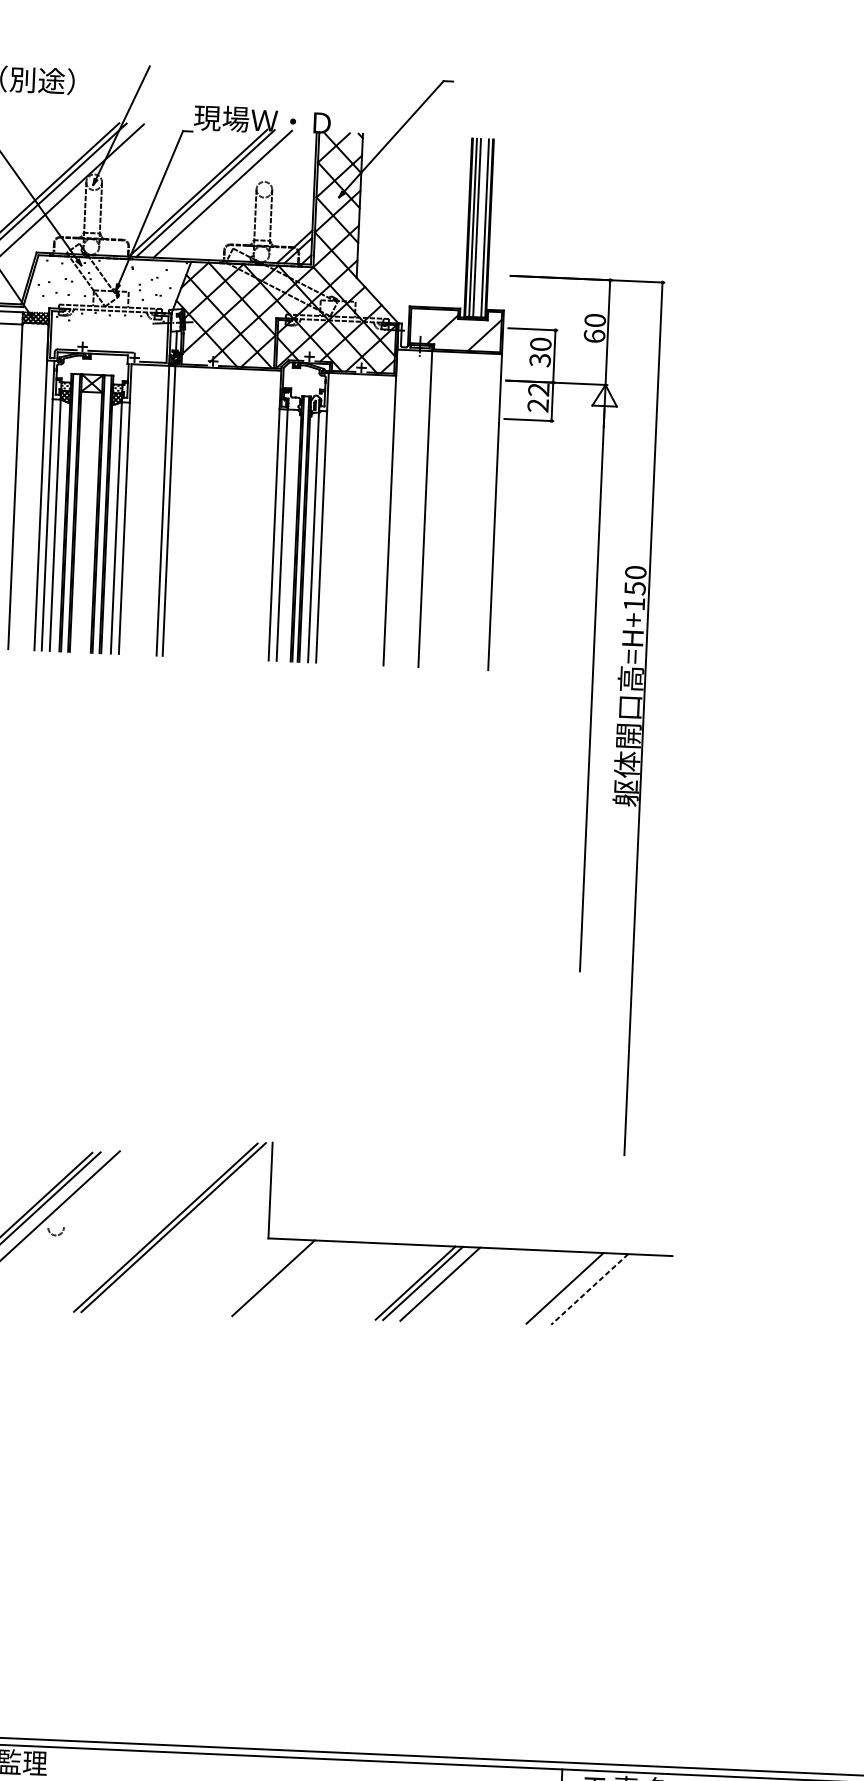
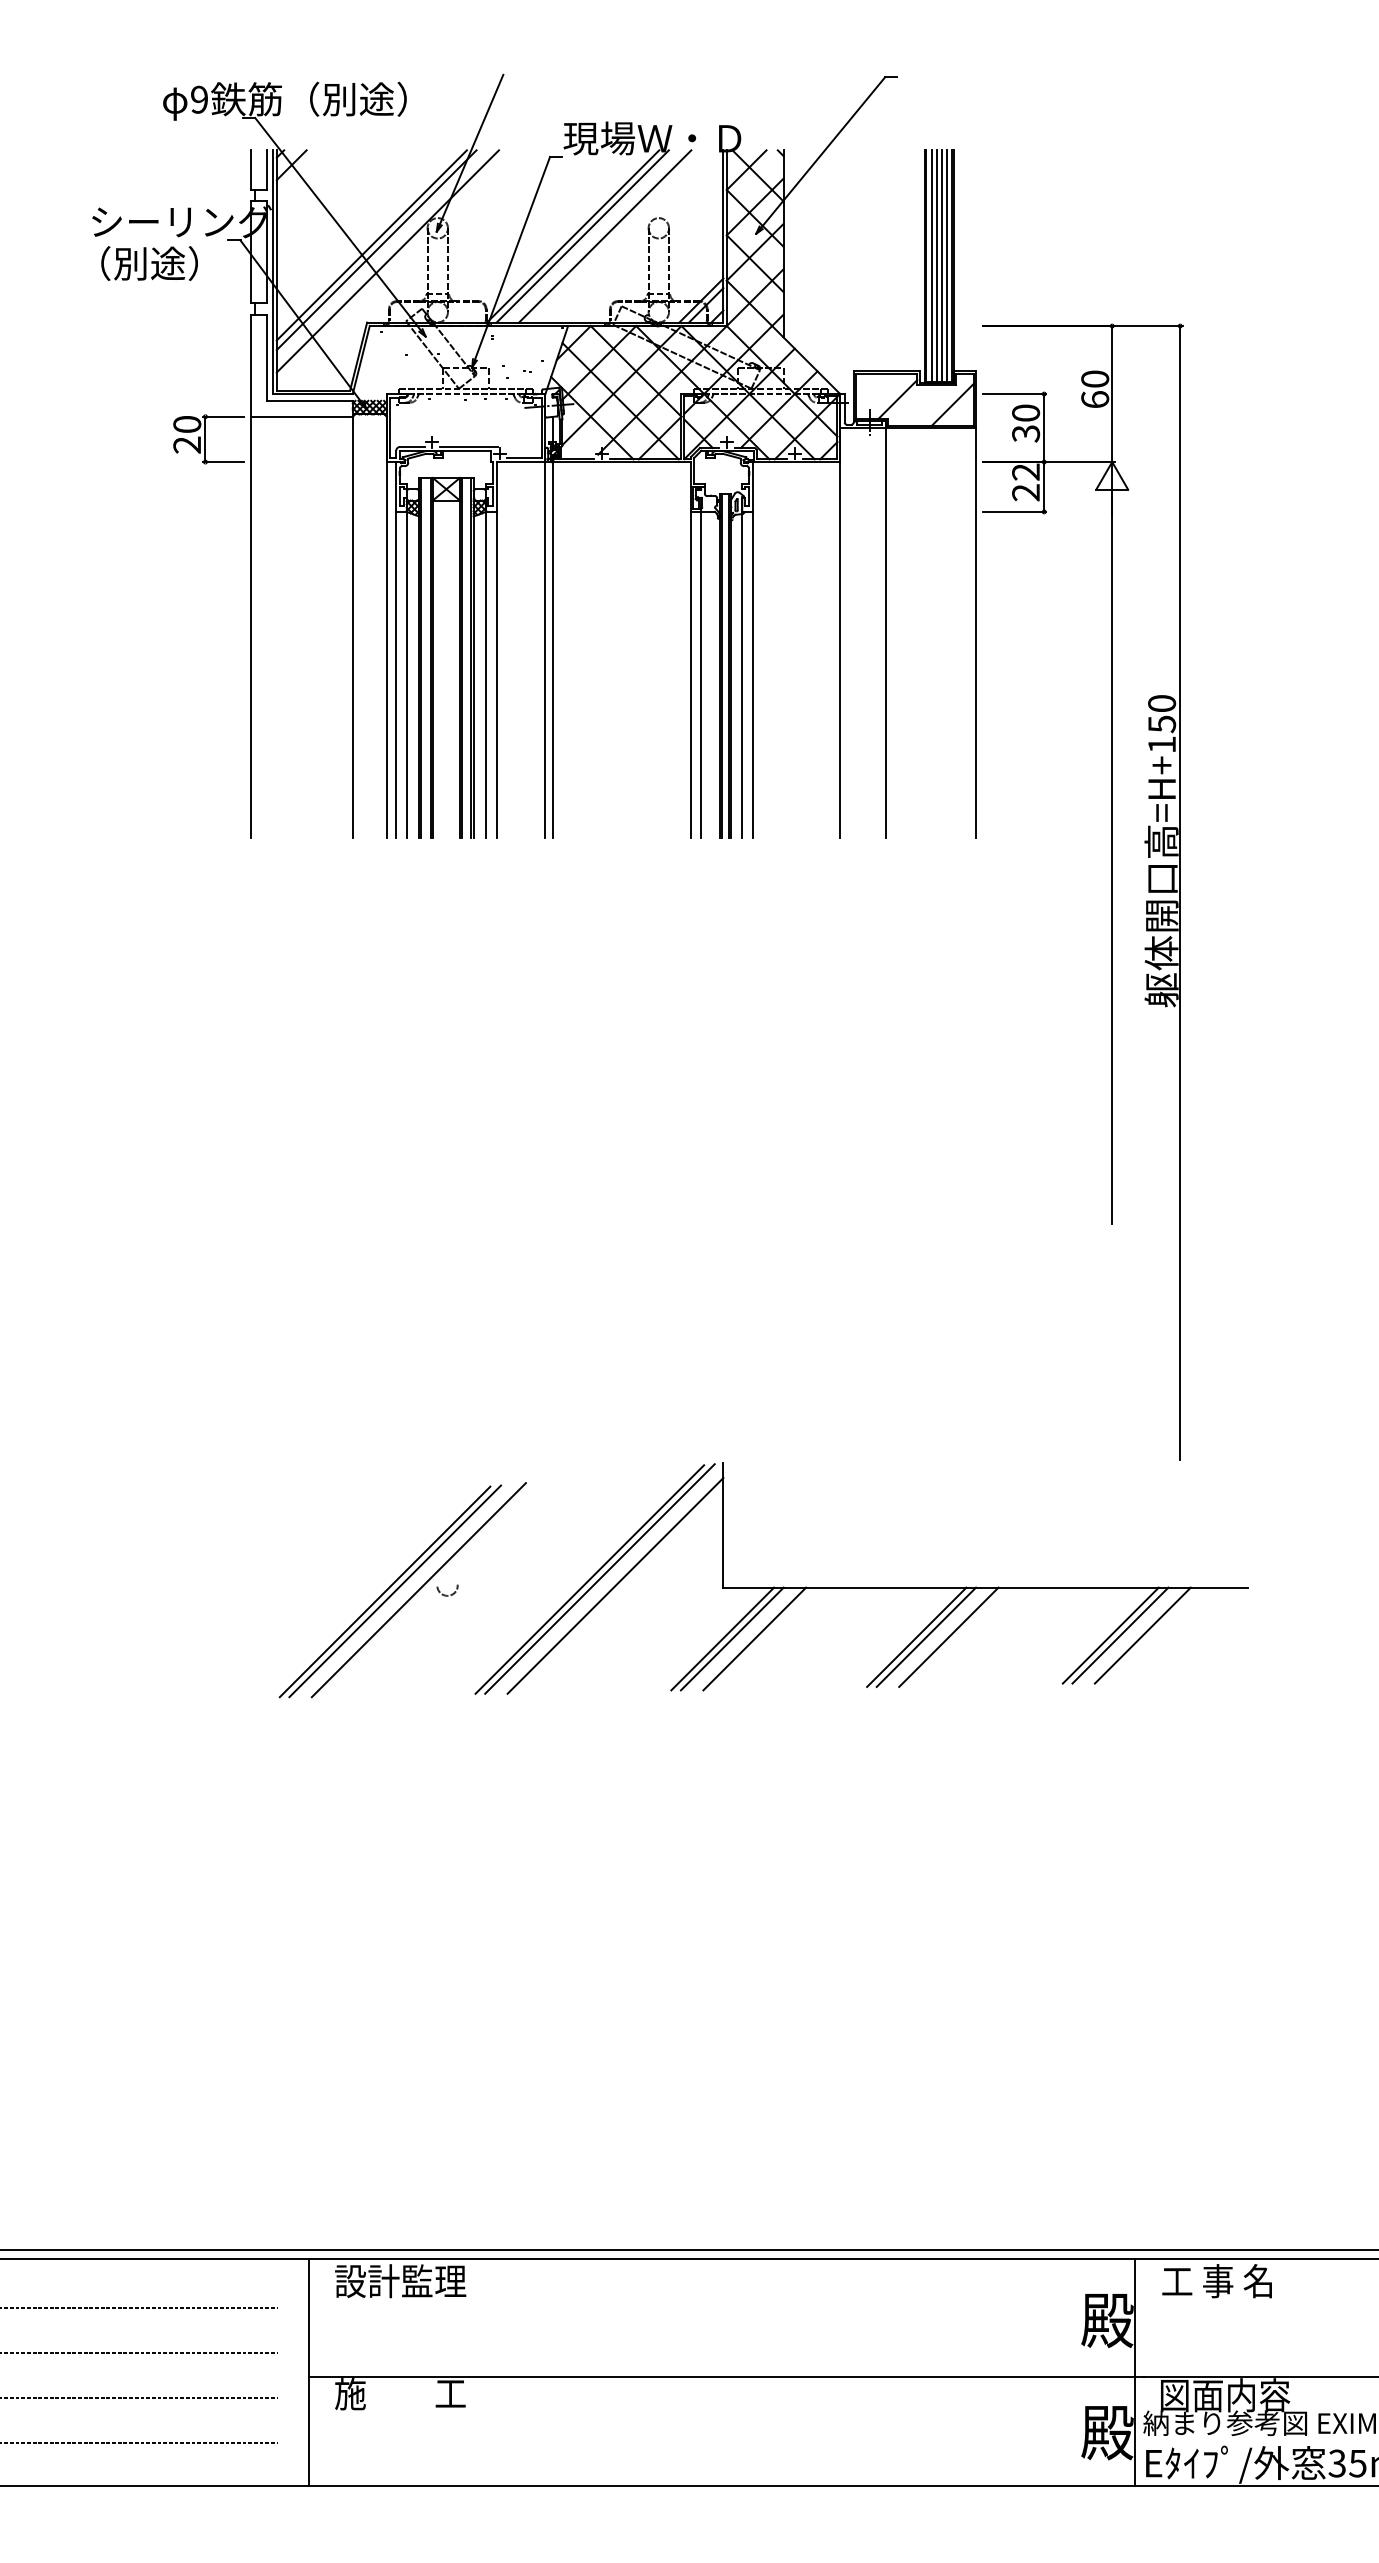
line: (480, 227) -> (941, 265), added
line: (185, 1233) -> (615, 1585), added
line: (266, 1277) -> (722, 1638), added
line: (290, 1278) -> (754, 1638), added
line: (572, 1288) -> (1120, 1635), added
line: (589, 1289) -> (1142, 1635), dashed -> solid

